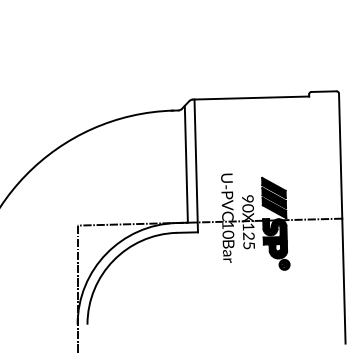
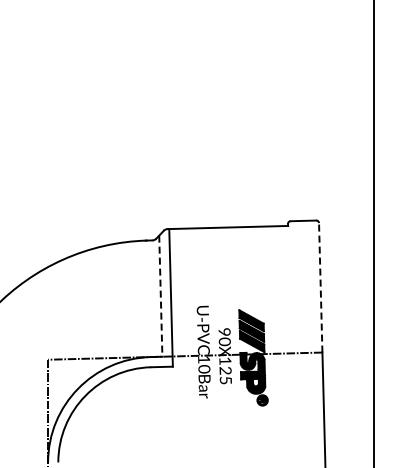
line: (340, 155) -> (320, 287), solid -> dashed
line: (186, 164) -> (160, 296), solid -> dashed

